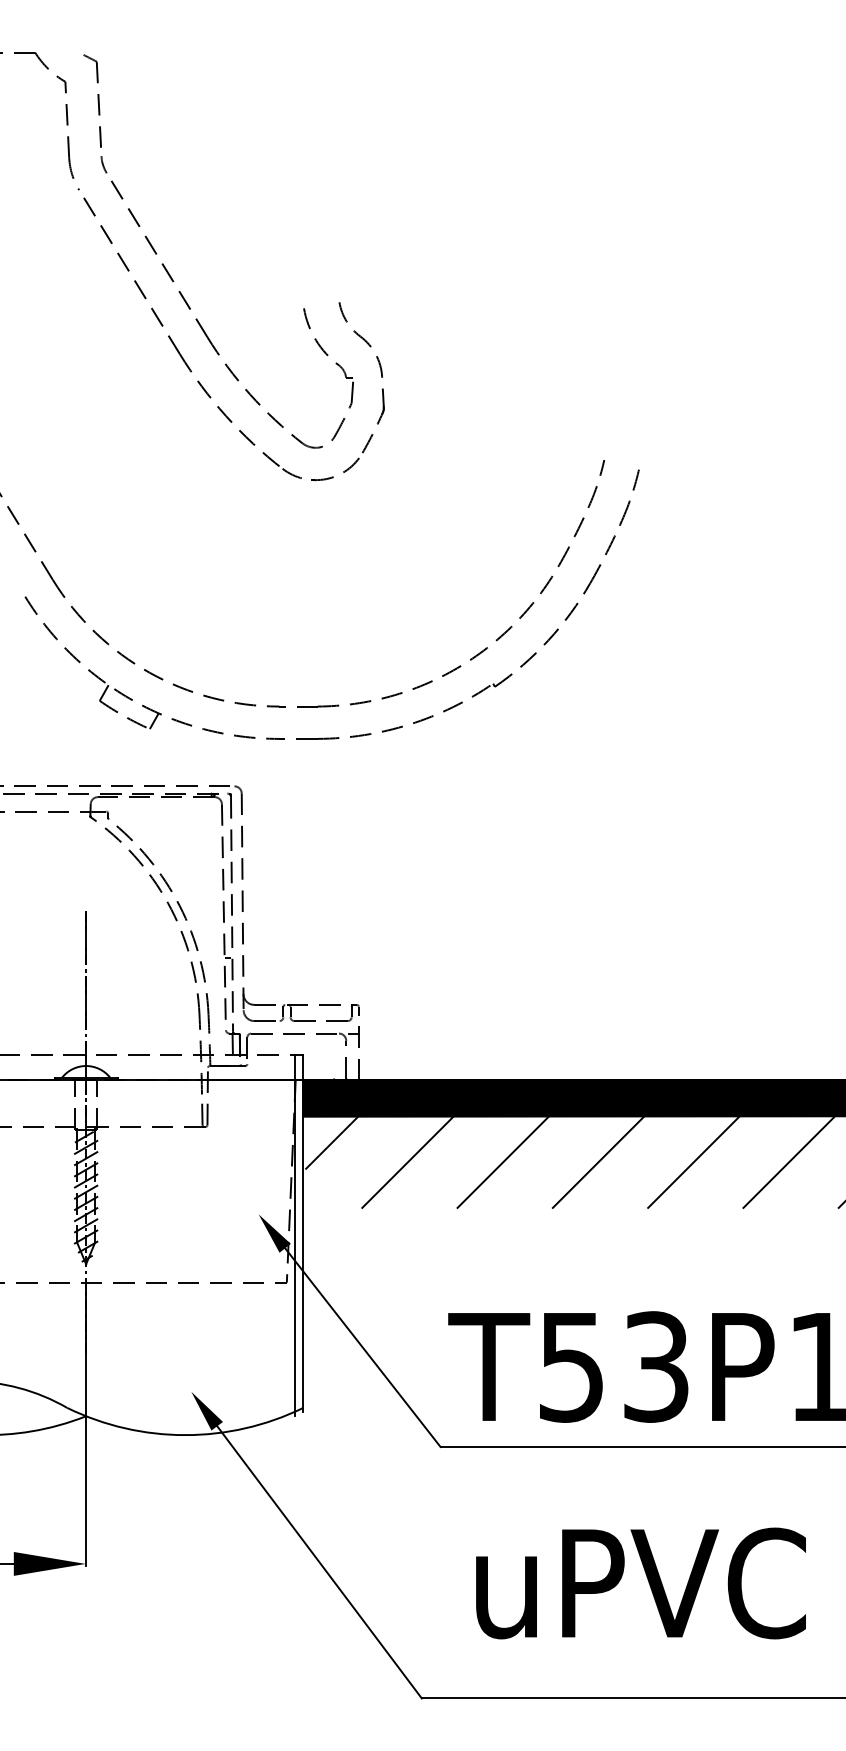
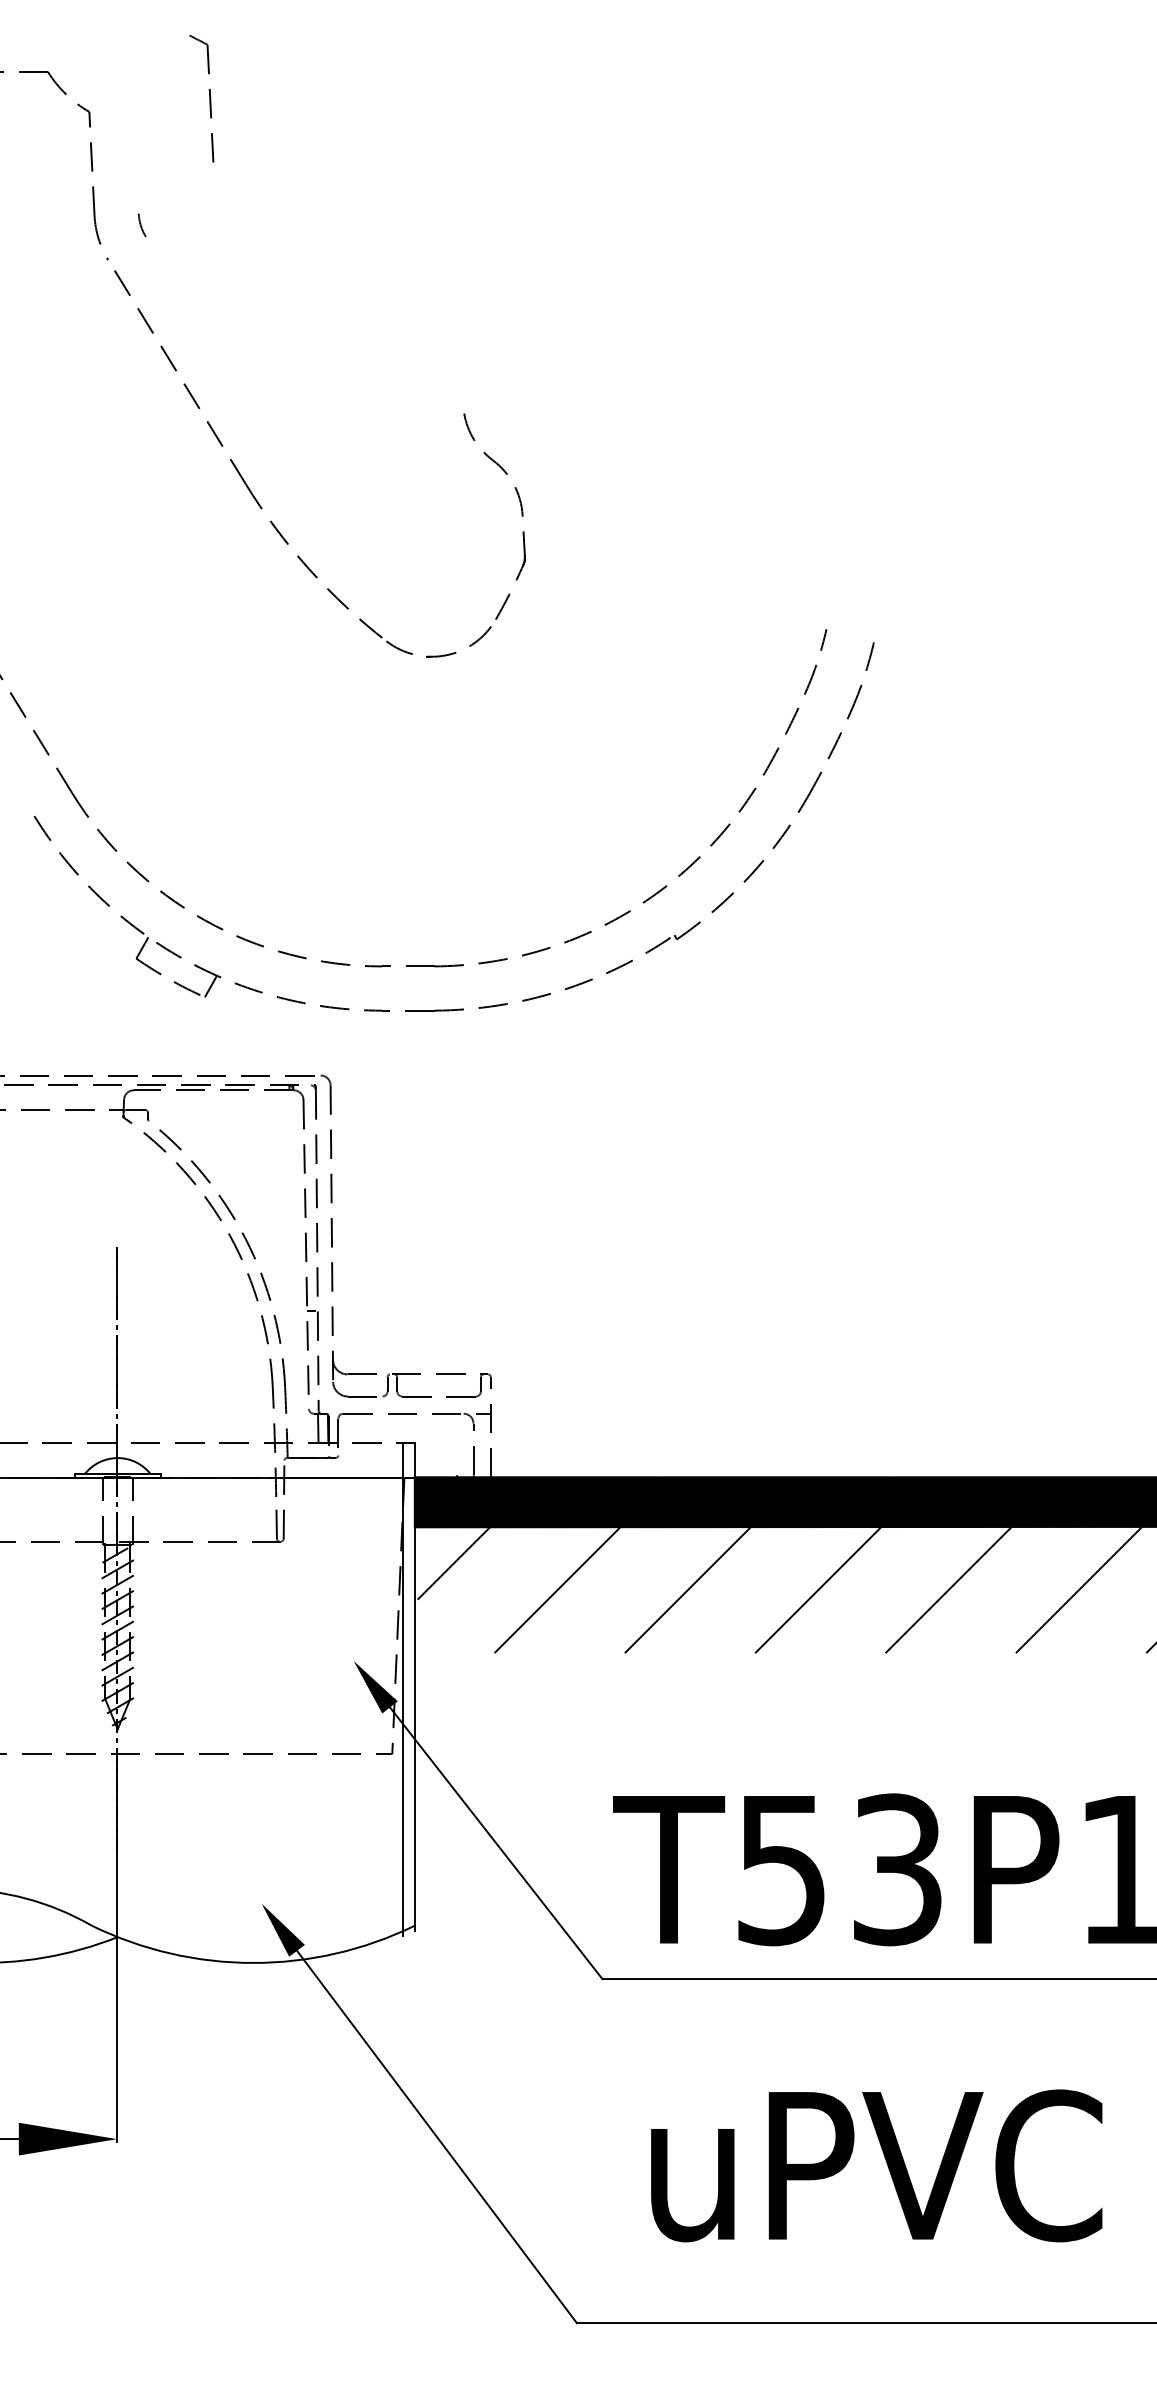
part: (92, 100) -> (201, 97), moved
part: (205, 331) -> (281, 453), removed

